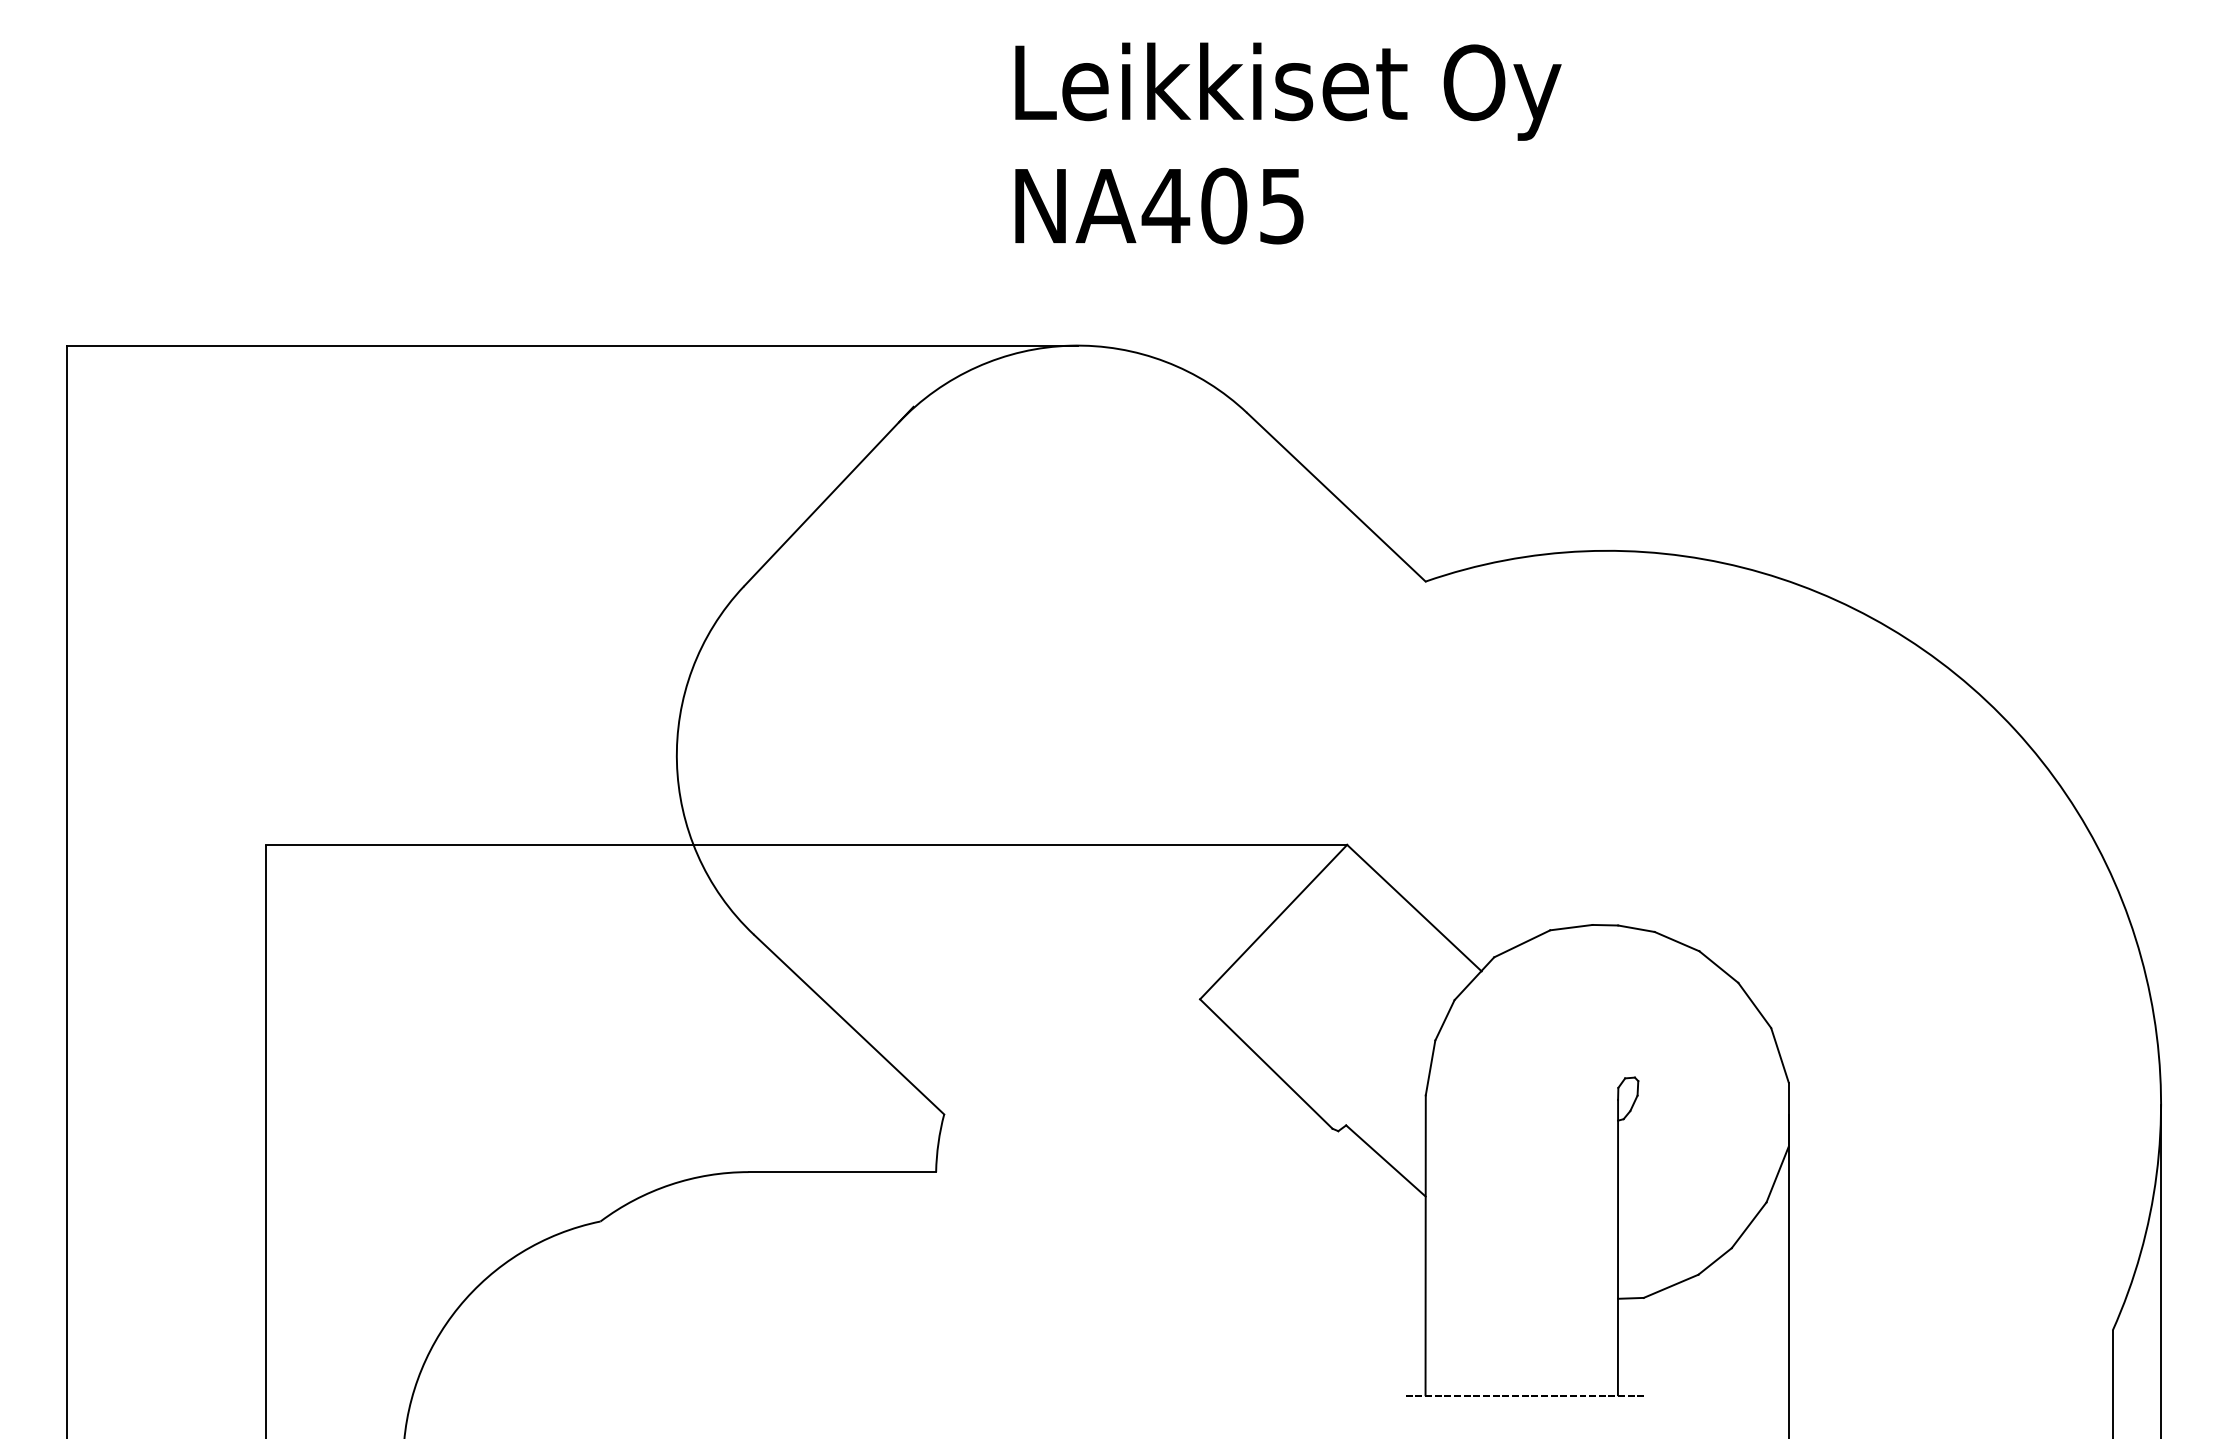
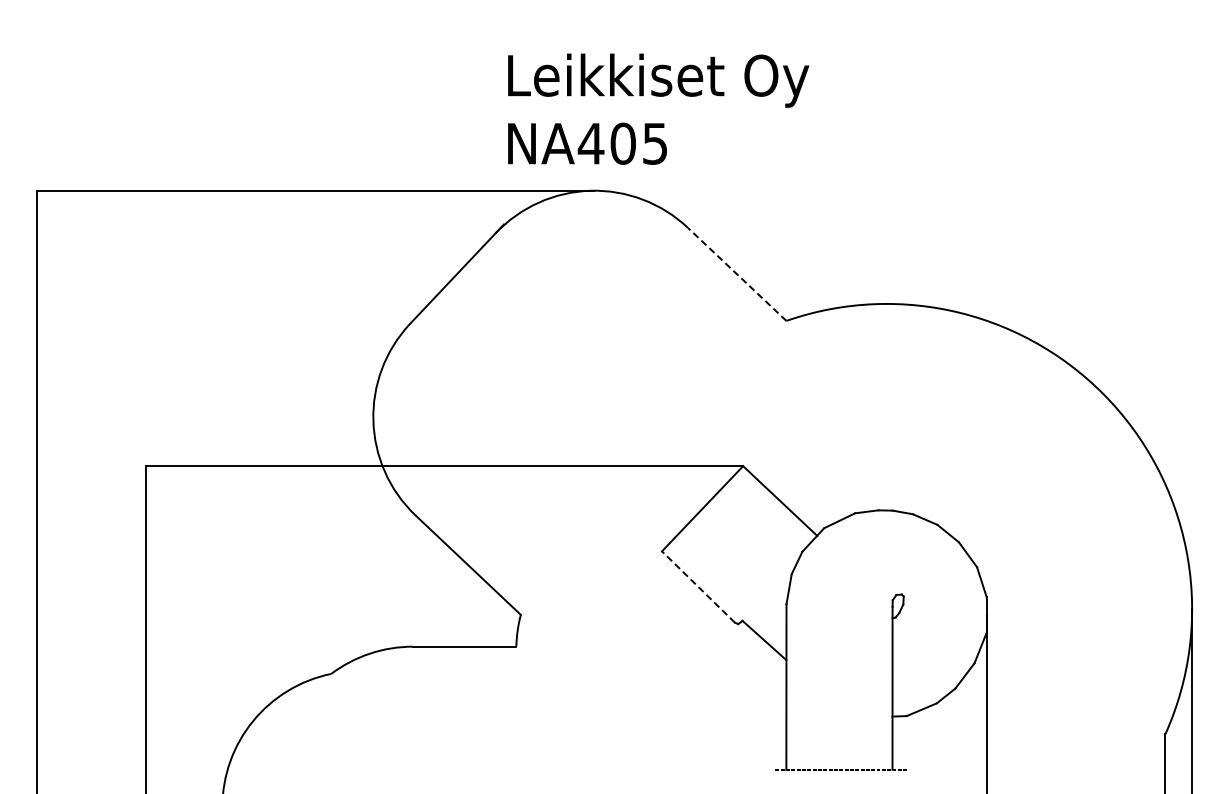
text: (1288, 142) -> (658, 108), moved
line: (1336, 497) -> (737, 274), solid -> dashed
line: (1266, 1063) -> (698, 586), solid -> dashed

